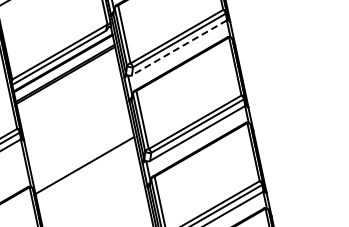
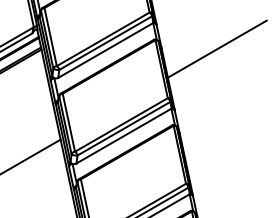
line: (290, 46) -> (216, 49), added
line: (179, 47) -> (105, 50), dashed -> solid

